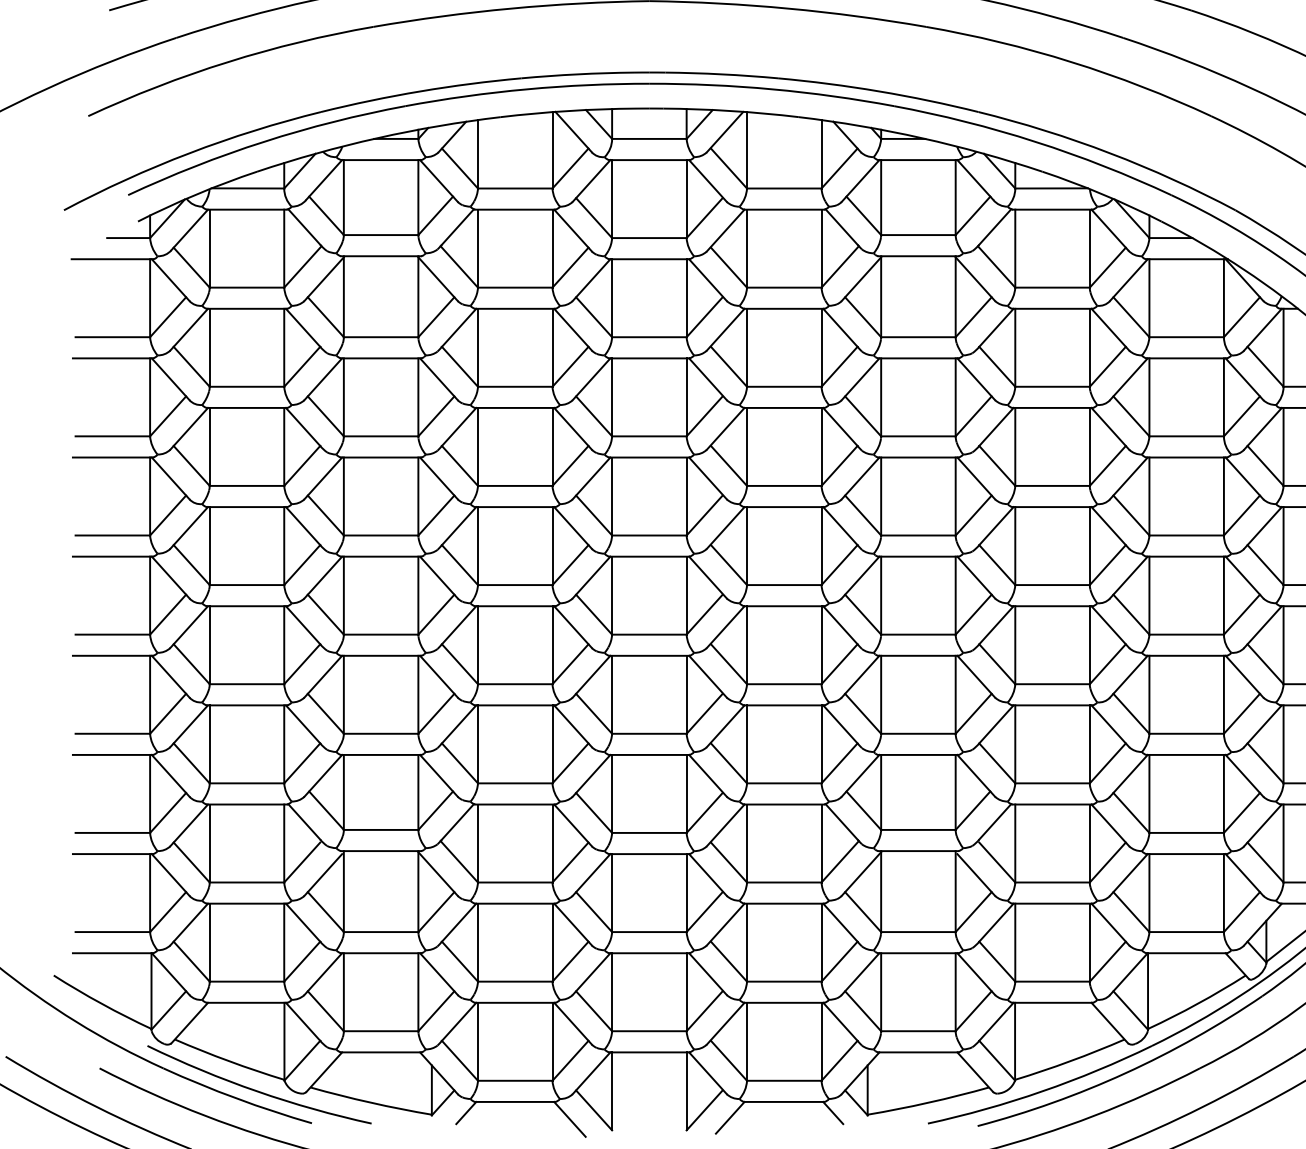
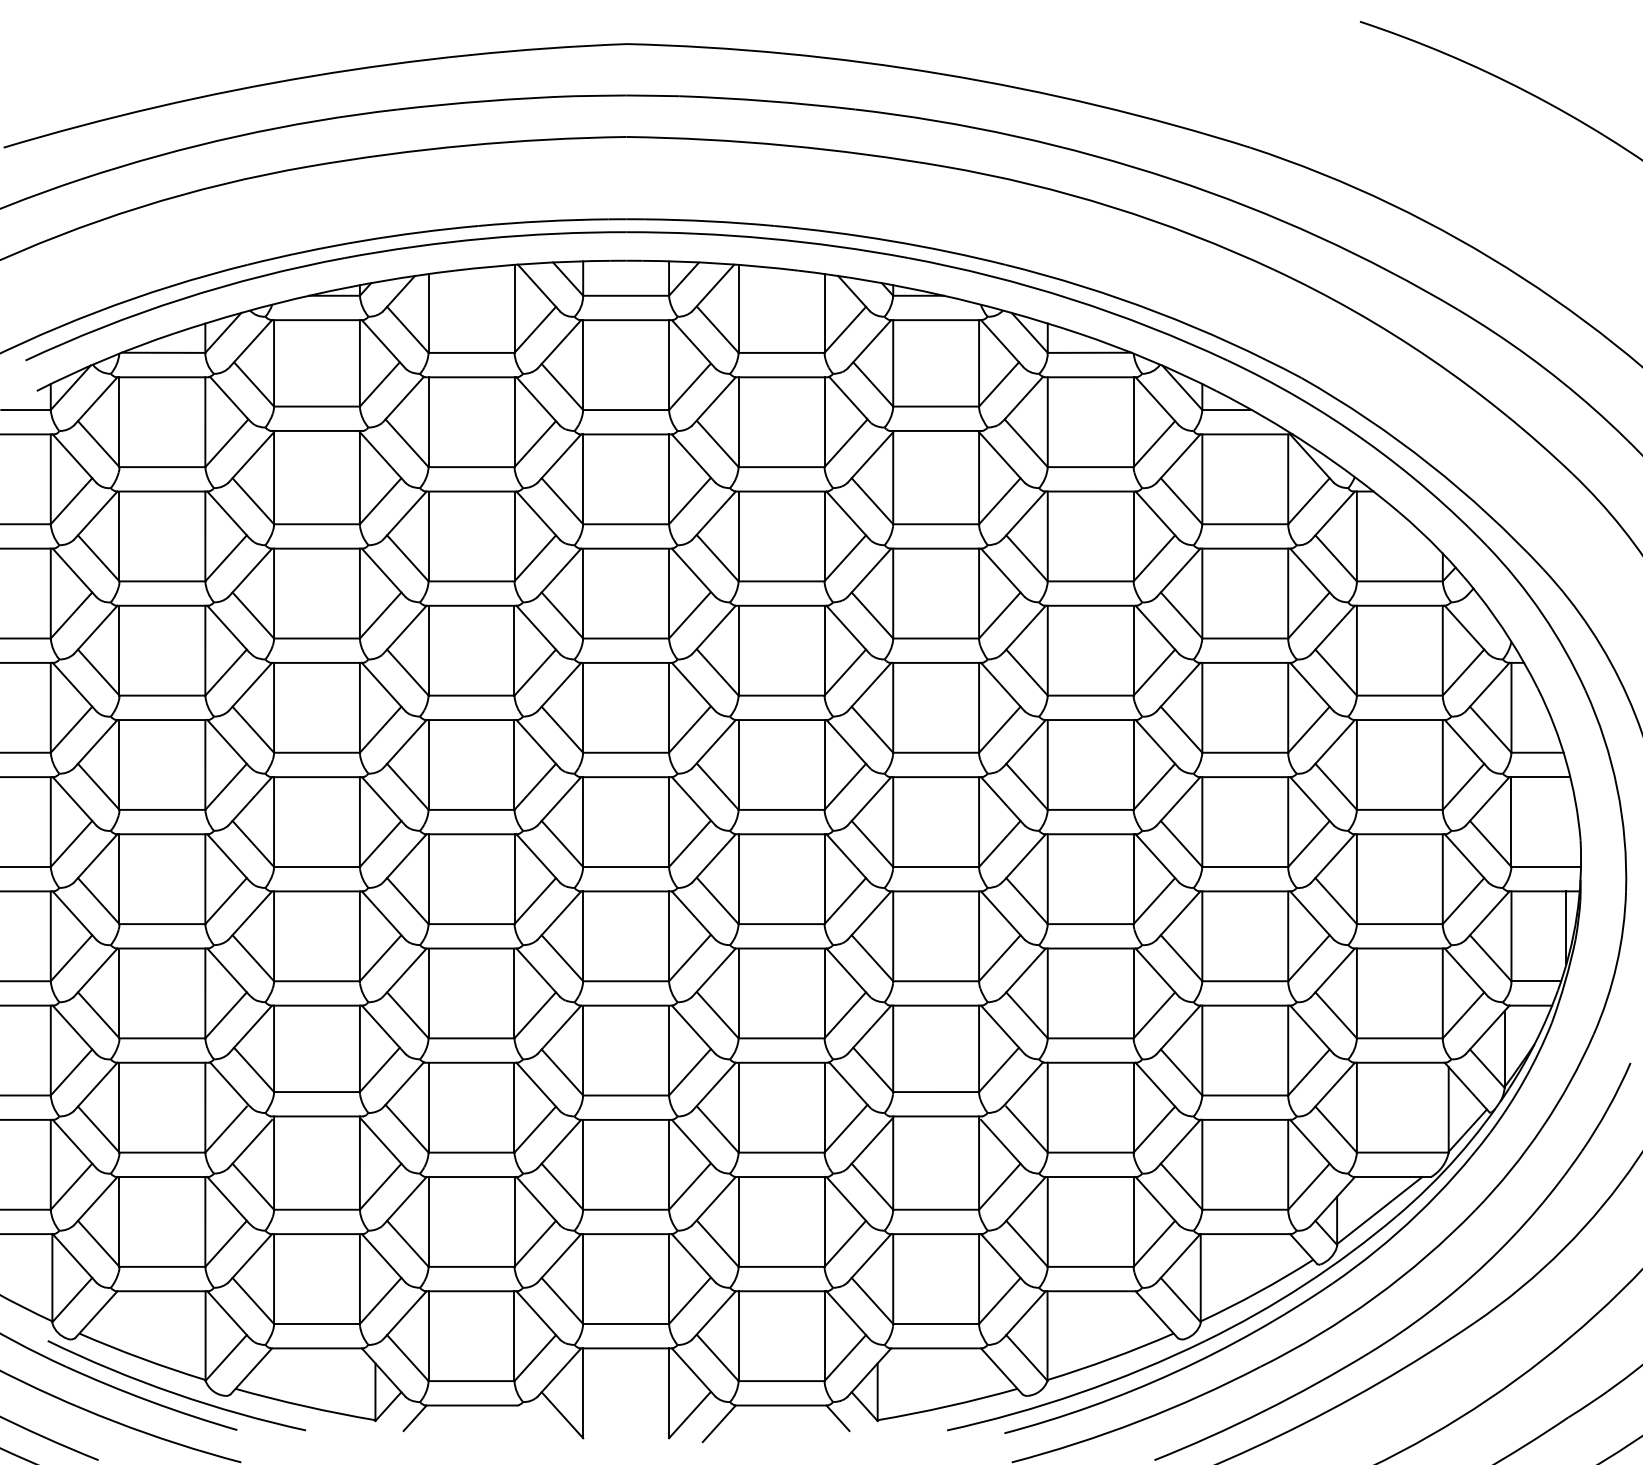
line: (569, 1119) -> (534, 1425), removed

